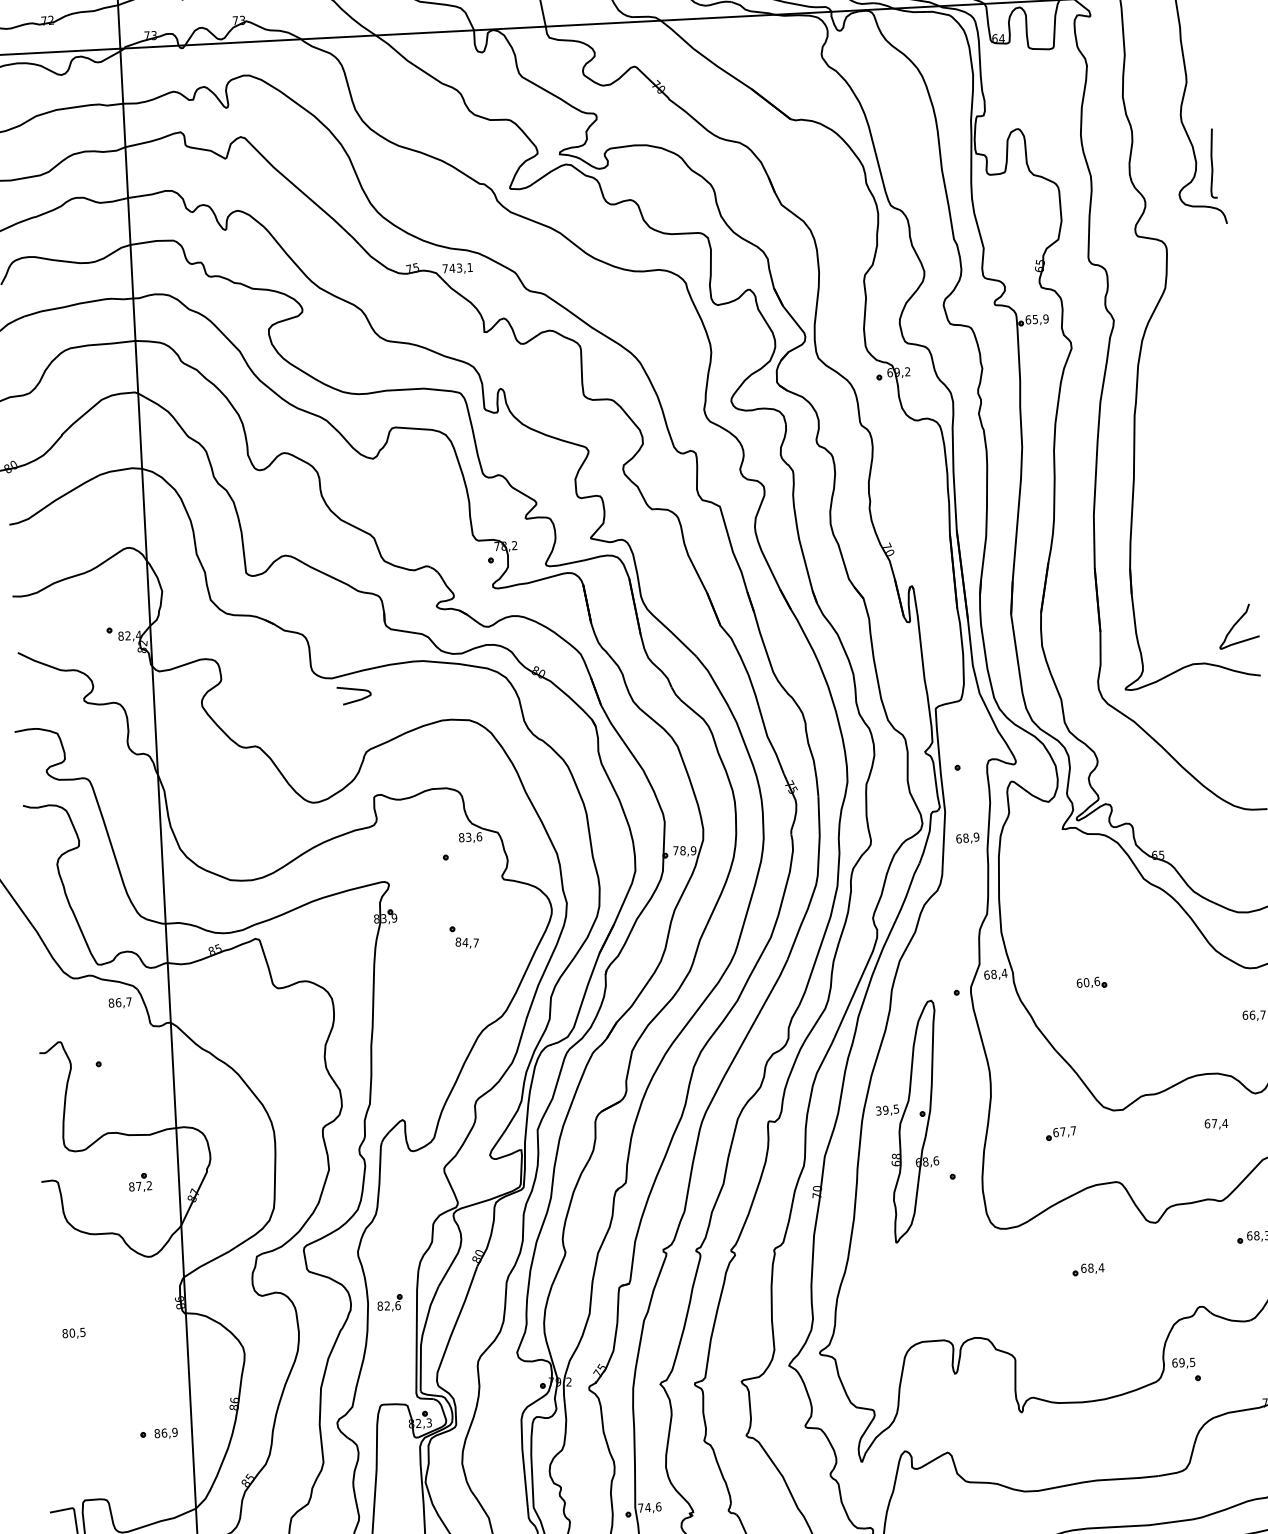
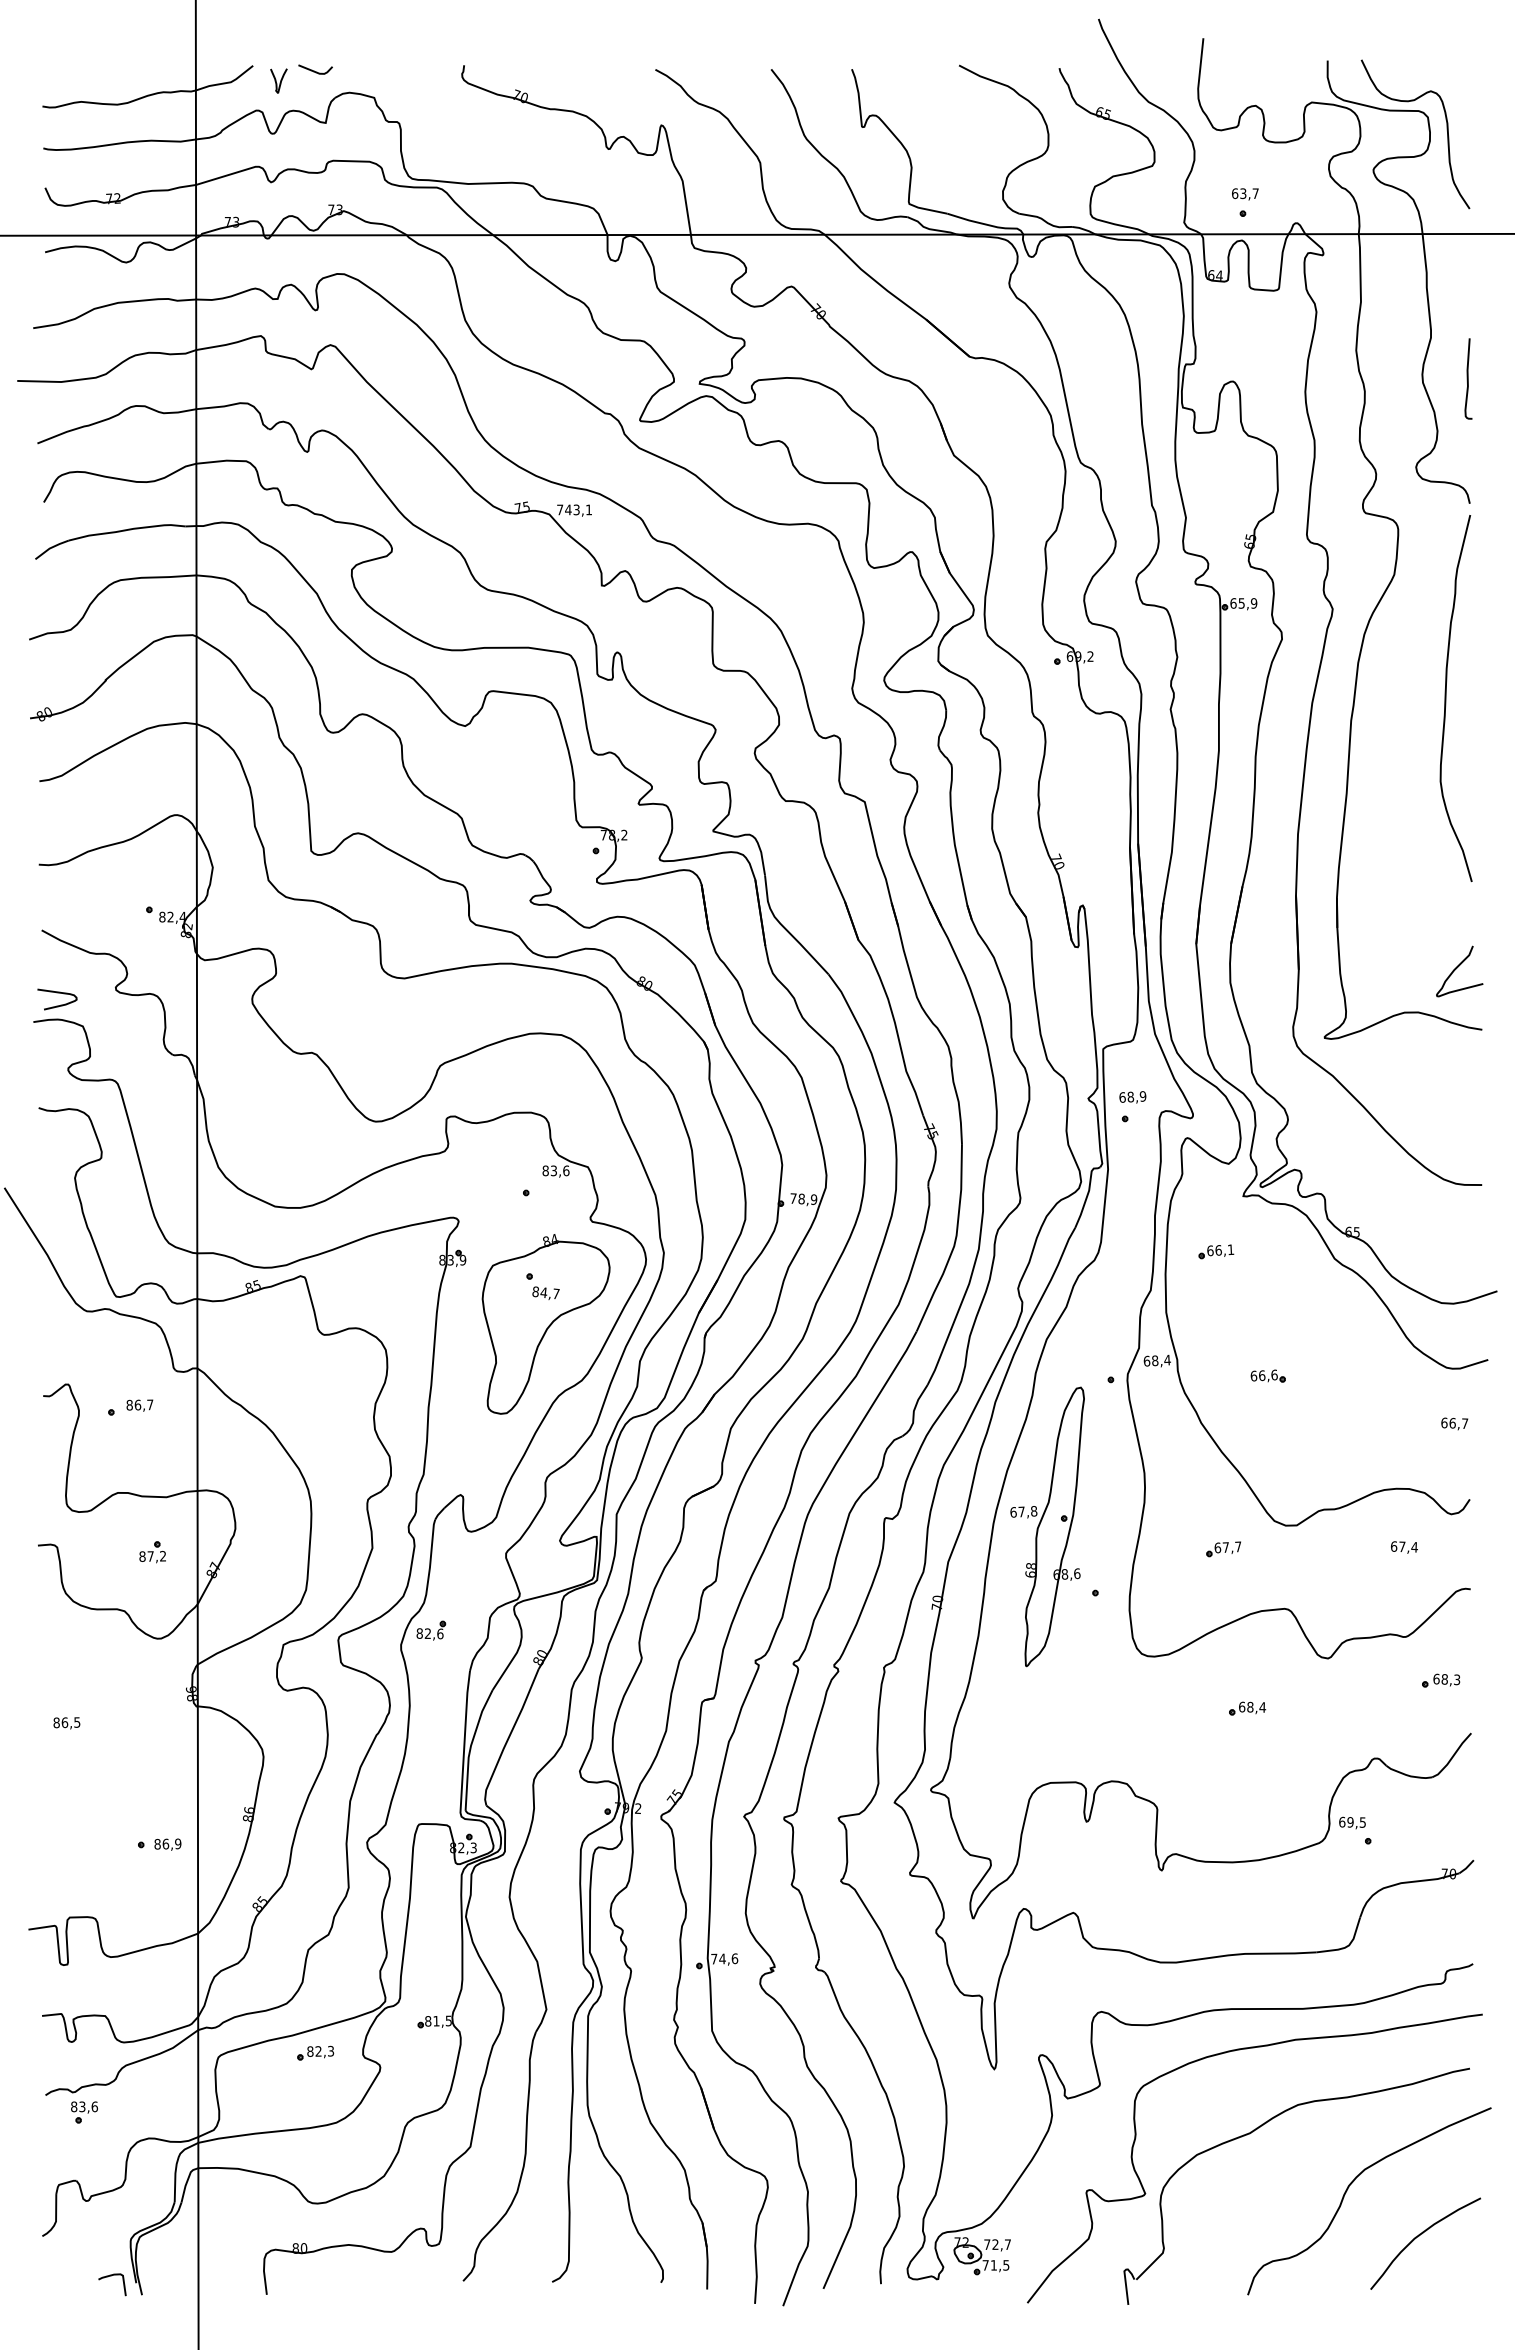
curve: (1212, 163) -> (1468, 378), moved
curve: (1215, 392) -> (1446, 698), added
curve: (357, 699) -> (60, 1004), moved
text: (967, 838) -> (1132, 1097), moved
part: (1041, 877) -> (1216, 1251), added
part: (468, 969) -> (545, 1324), added
text: (1086, 982) -> (1262, 1375), 60,6 -> 66,6
text: (119, 1002) -> (139, 1405), moved
text: (887, 1109) -> (1023, 1511), 39,5 -> 67,8
part: (390, 1303) -> (431, 1630), moved
text: (72, 1332) -> (65, 1722), 80,5 -> 86,5

